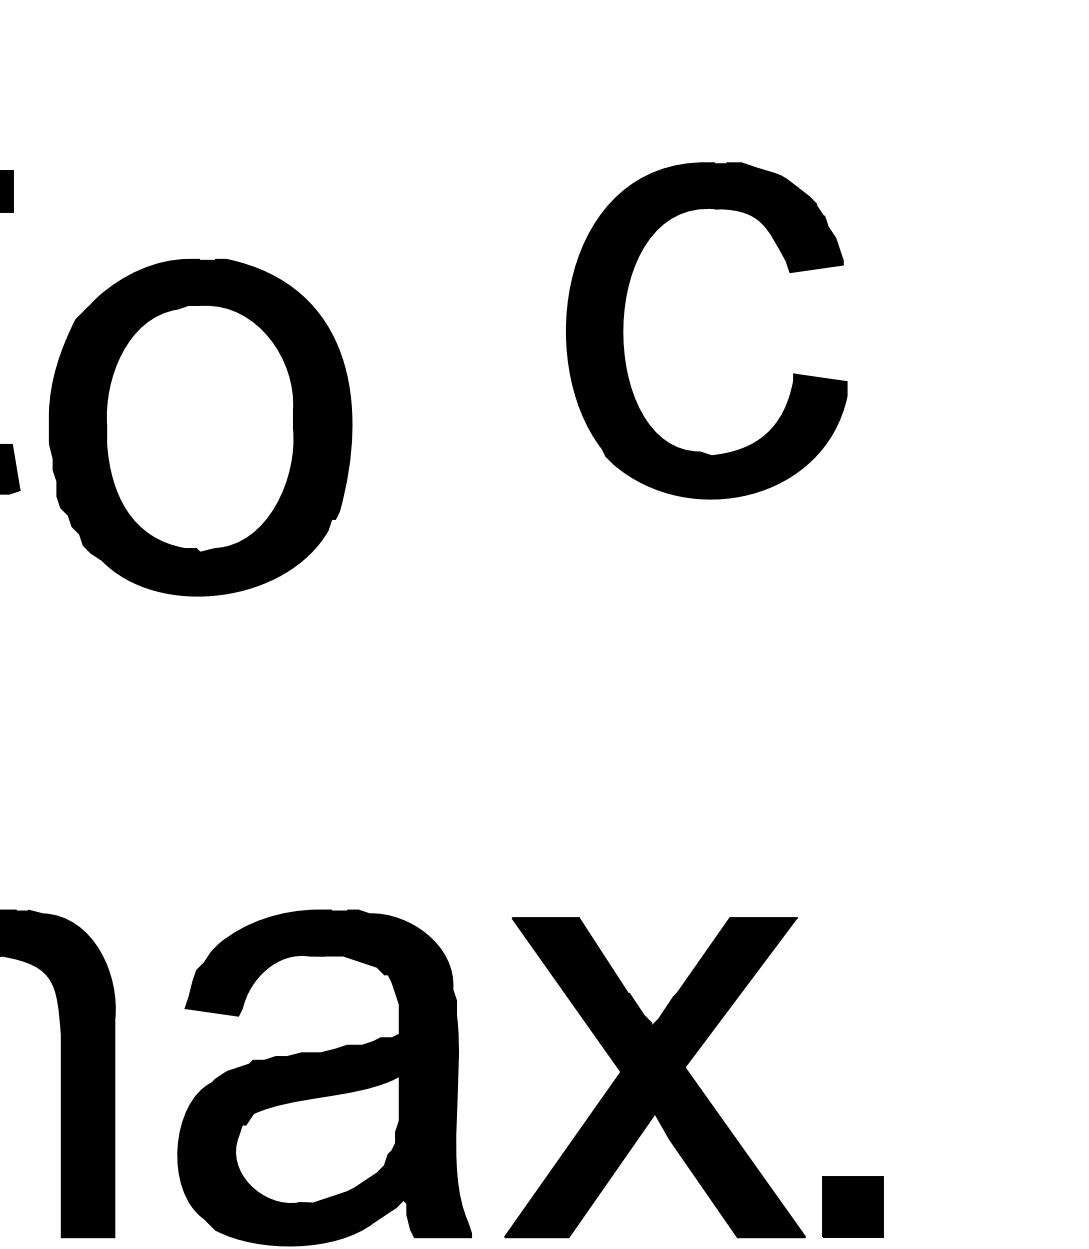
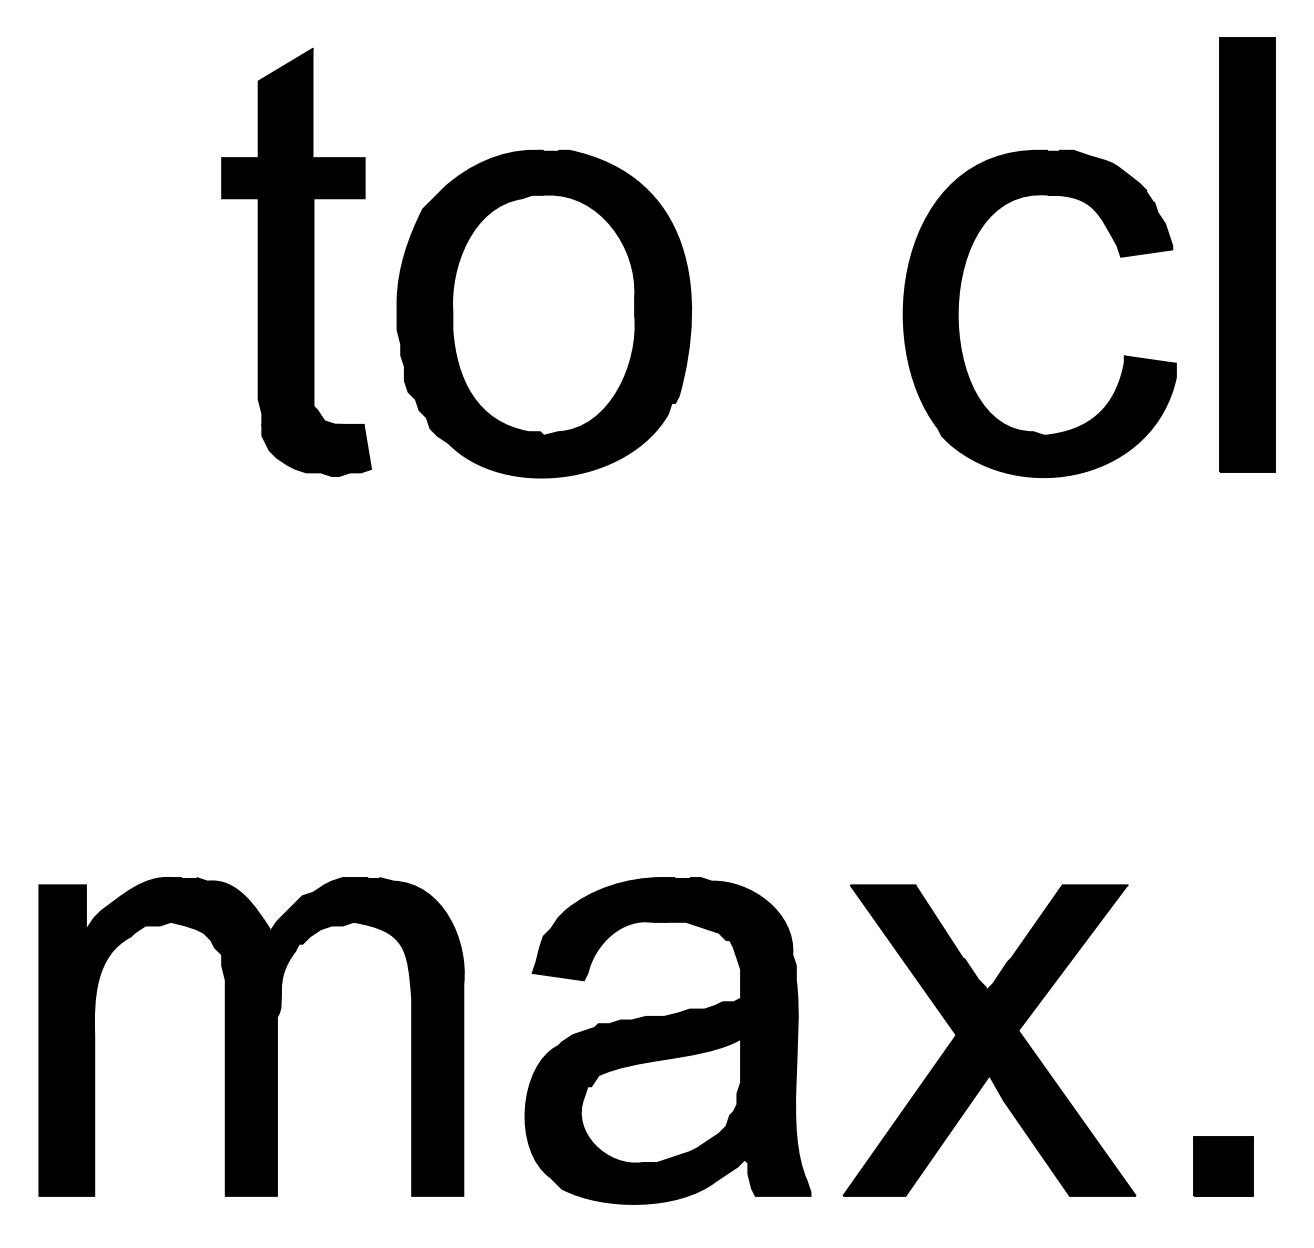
part: (920, 269) -> (1247, 254), added
part: (199, 427) -> (543, 313), moved
part: (853, 1206) -> (1223, 1166), moved

